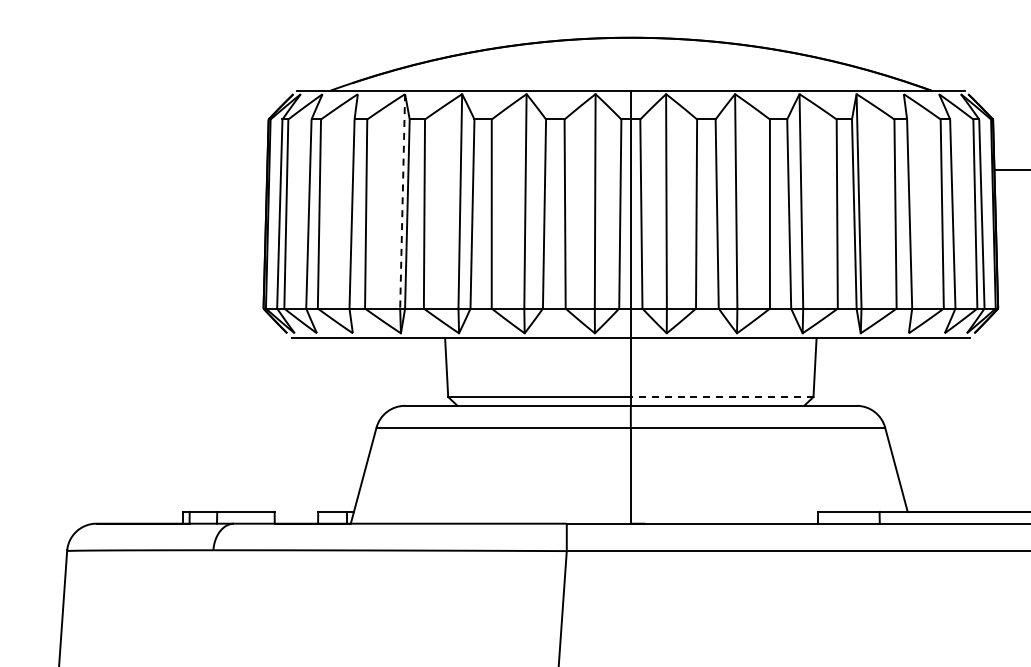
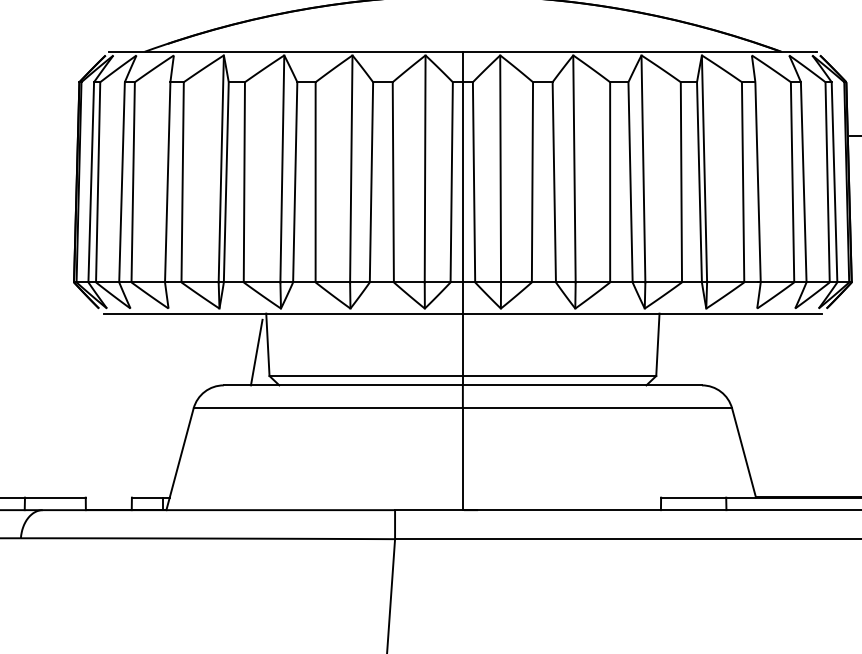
line: (402, 201) -> (221, 169), dashed -> solid
line: (435, 374) -> (256, 352), added
line: (721, 397) -> (558, 376), dashed -> solid

